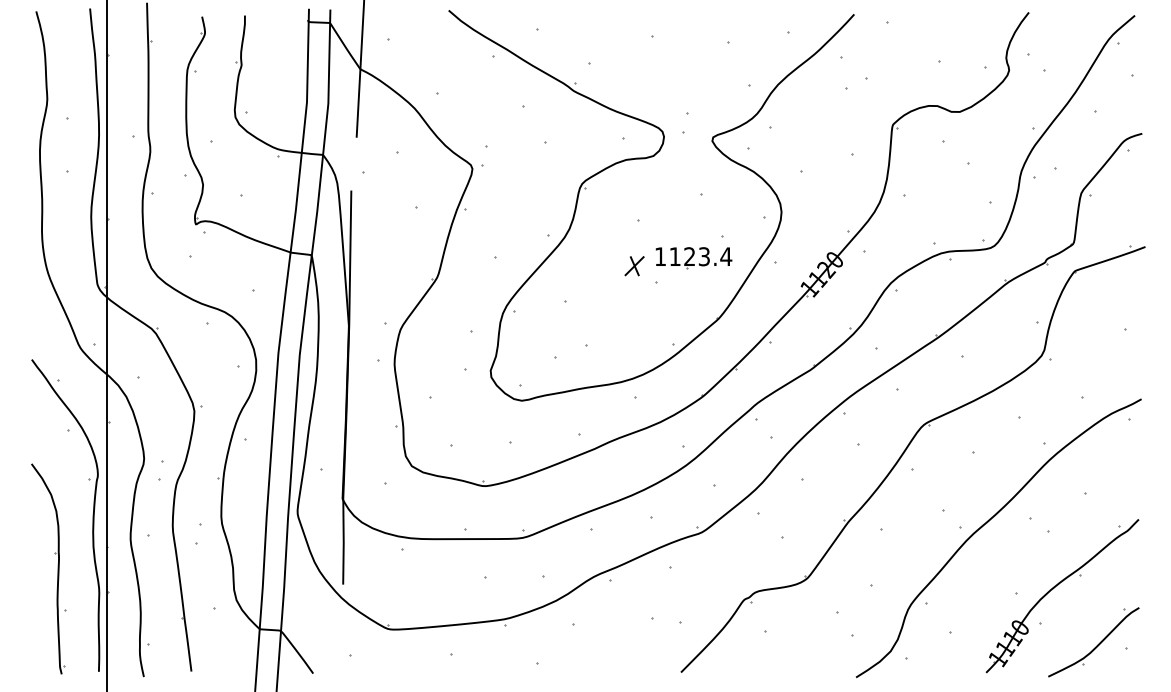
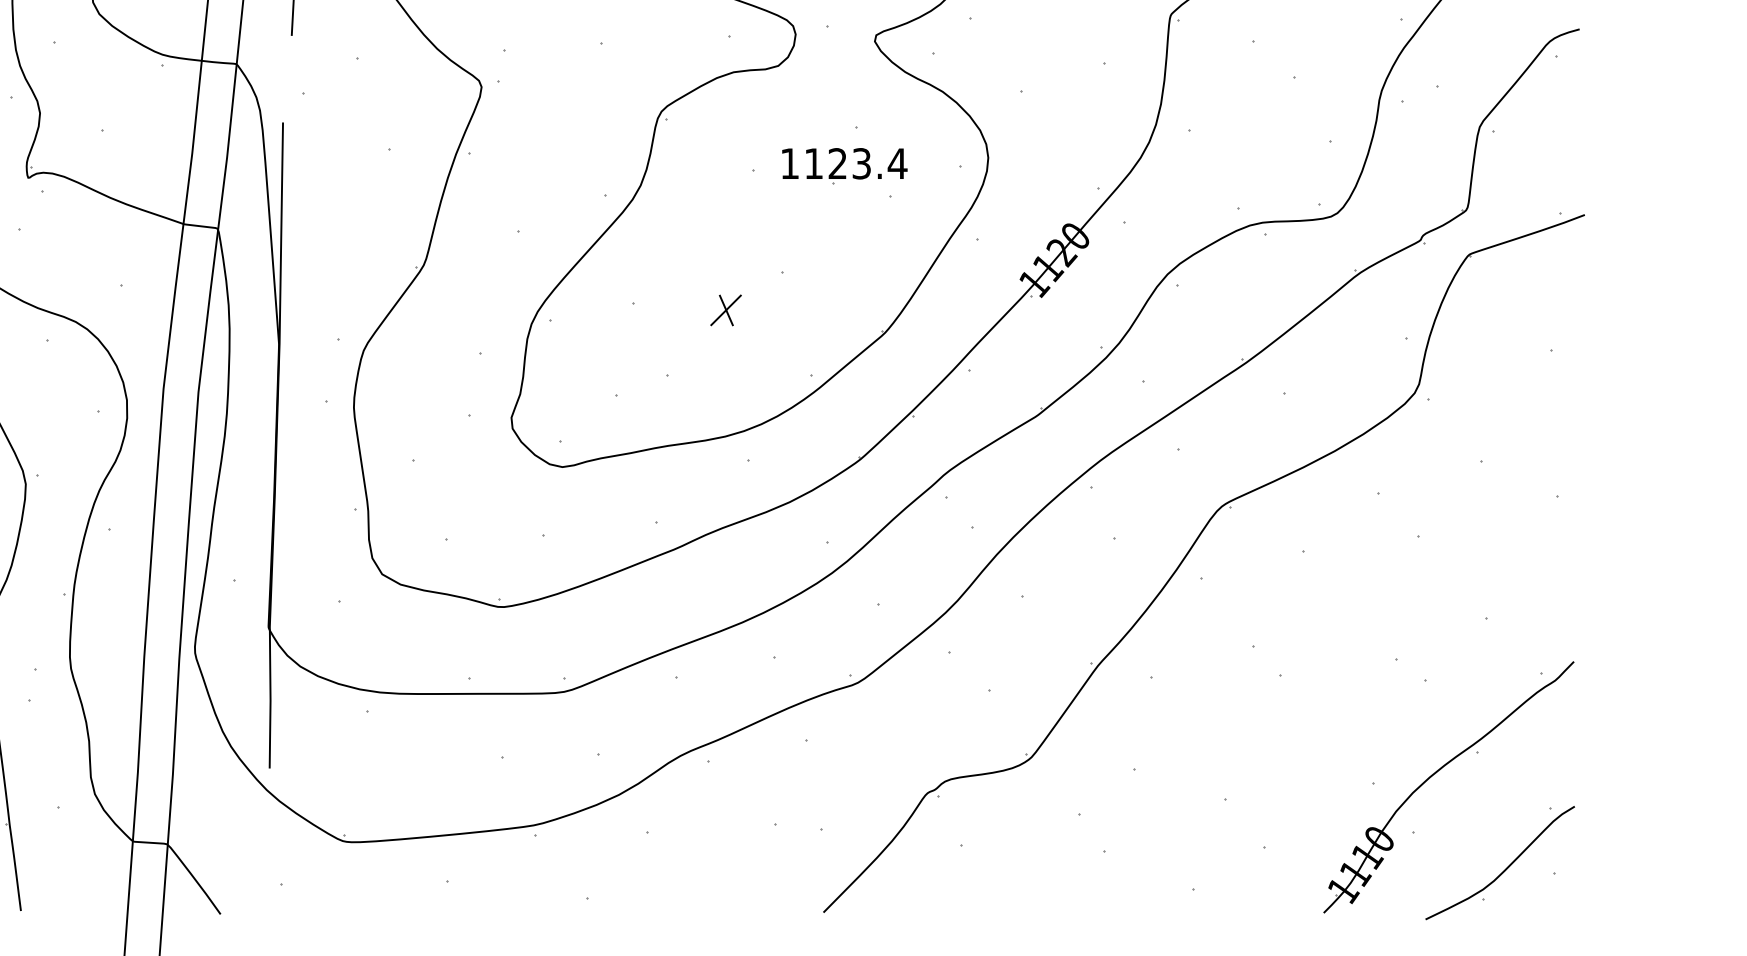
part: (693, 258) -> (843, 166), moved
part: (634, 266) -> (725, 310), moved
curve: (987, 523) -> (1325, 668), removed

